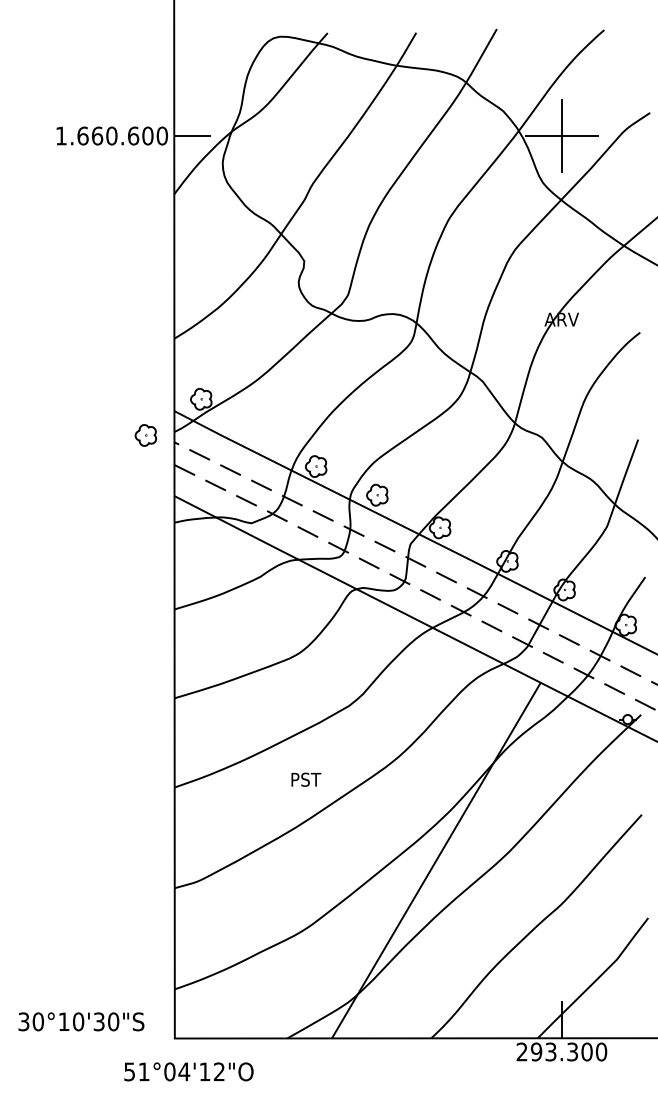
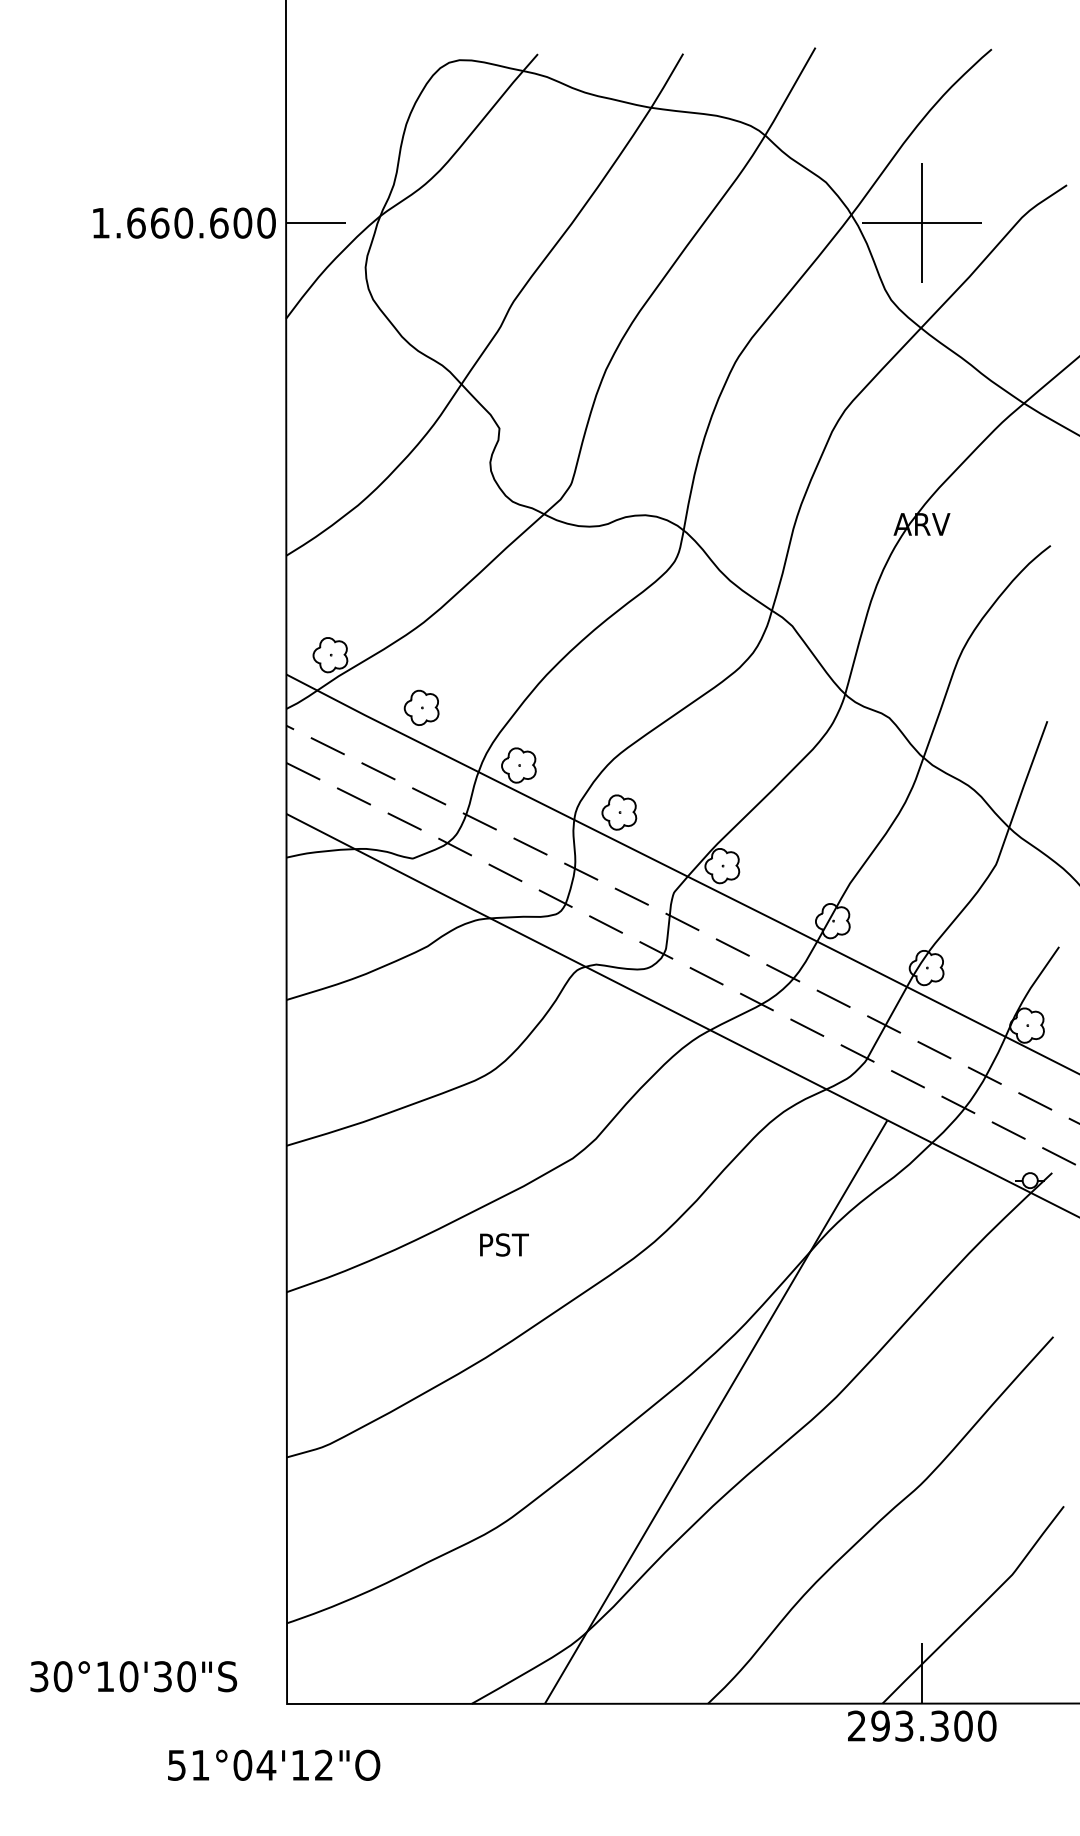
part: (145, 435) -> (421, 707), moved
text: (306, 779) -> (504, 1244), moved
text: (188, 1071) -> (273, 1764), moved

